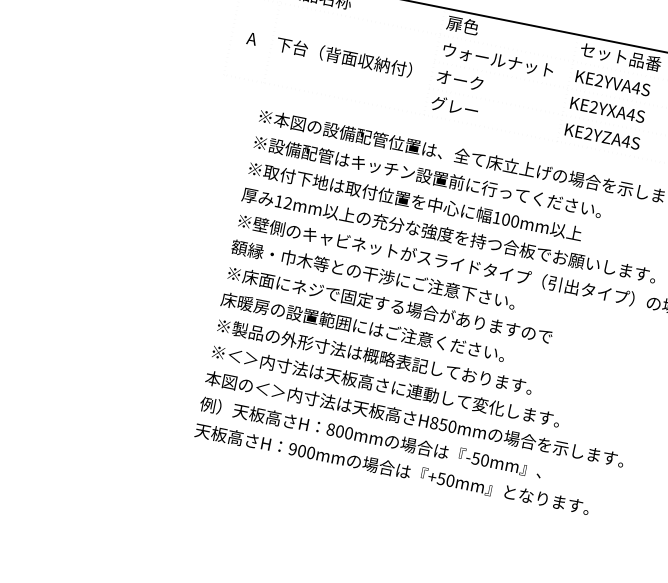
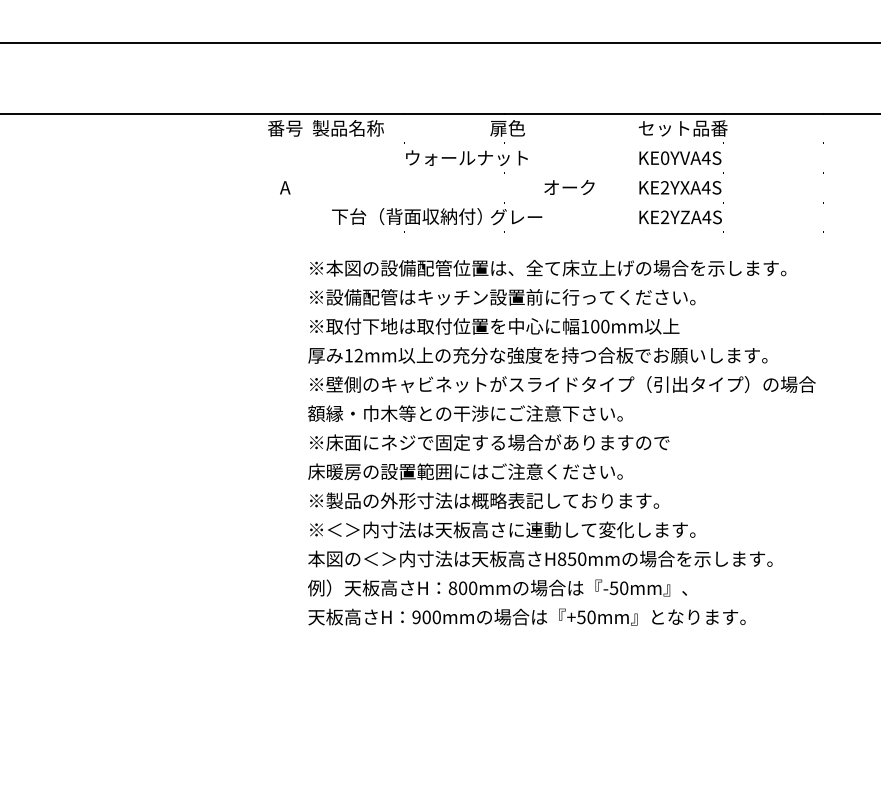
text: (344, 57) -> (406, 216), moved
text: (498, 59) -> (466, 157), moved
text: (460, 80) -> (569, 187), moved
text: (599, 80) -> (665, 157), KE2YVA4S -> KE0YVA4S

